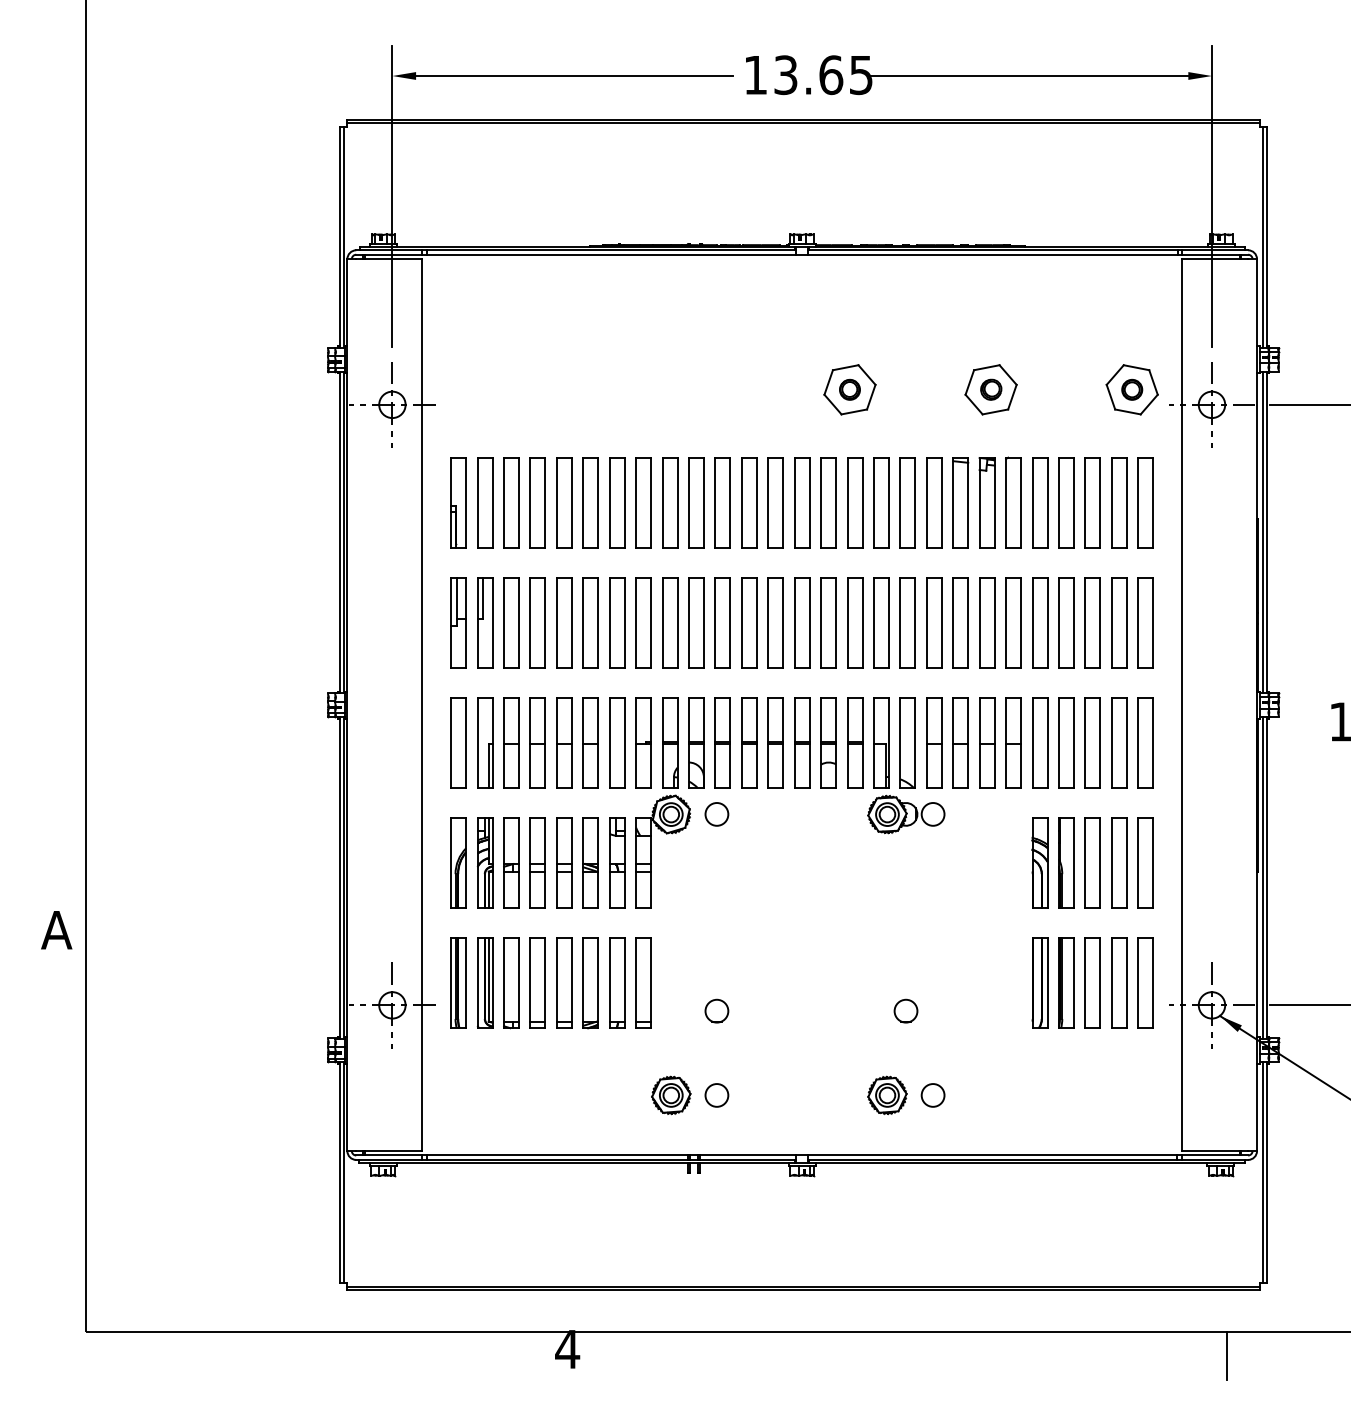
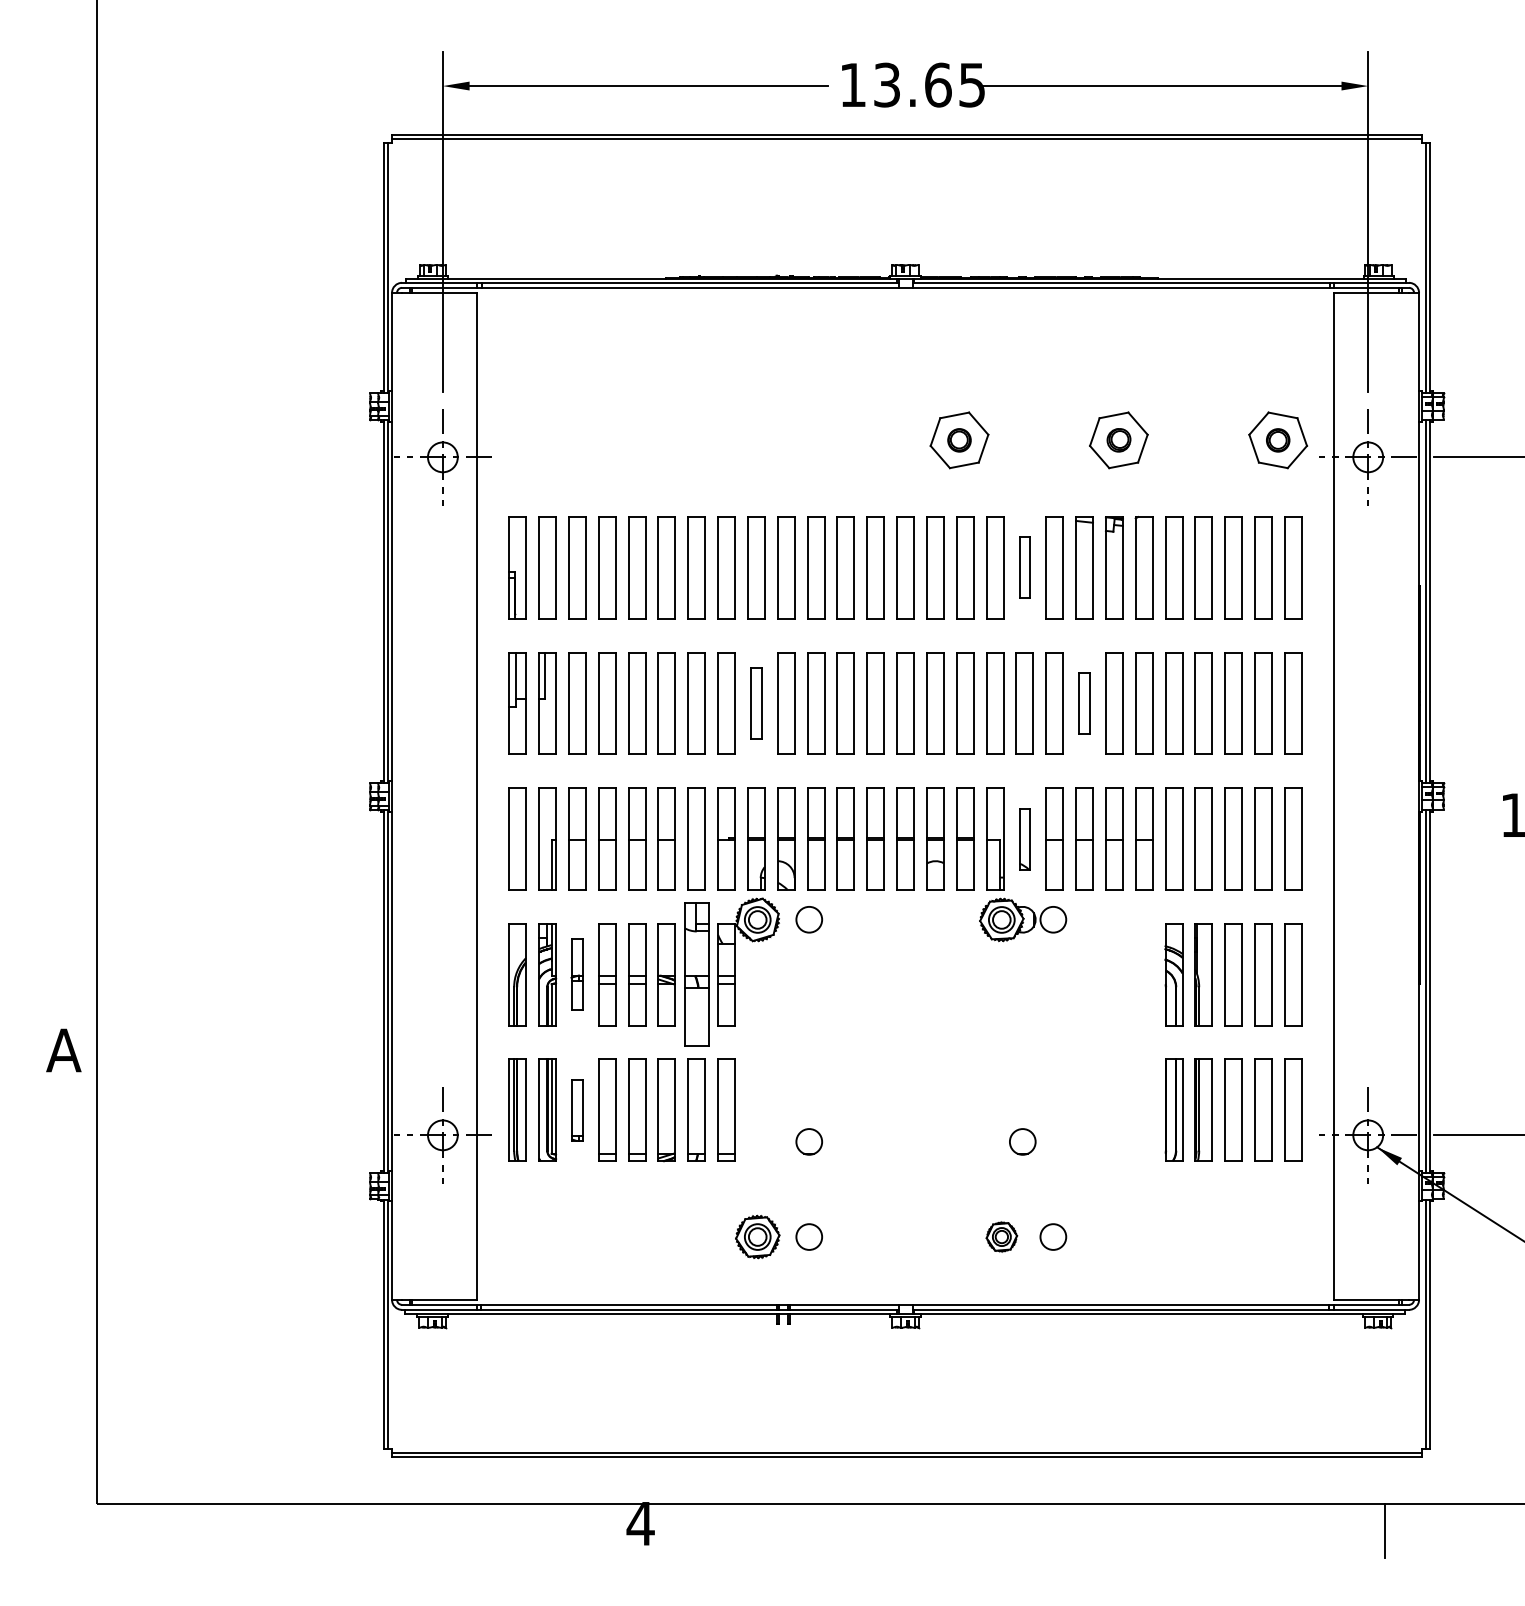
part: (907, 502) -> (1024, 567), size x0.6
part: (670, 622) -> (756, 703), size x0.7
part: (960, 622) -> (1084, 703), size x0.6
part: (907, 742) -> (1024, 838), size x0.6
part: (511, 862) -> (577, 974), size x0.7
part: (617, 862) -> (696, 974), size x1.4
part: (511, 983) -> (577, 1110), size x0.6
part: (887, 1094) -> (1001, 1236), size x0.7

